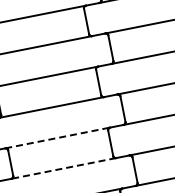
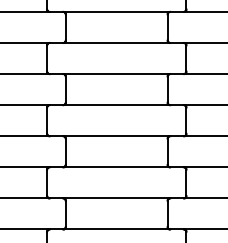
line: (58, 137) -> (117, 198), dashed -> solid
line: (63, 168) -> (116, 229), dashed -> solid

